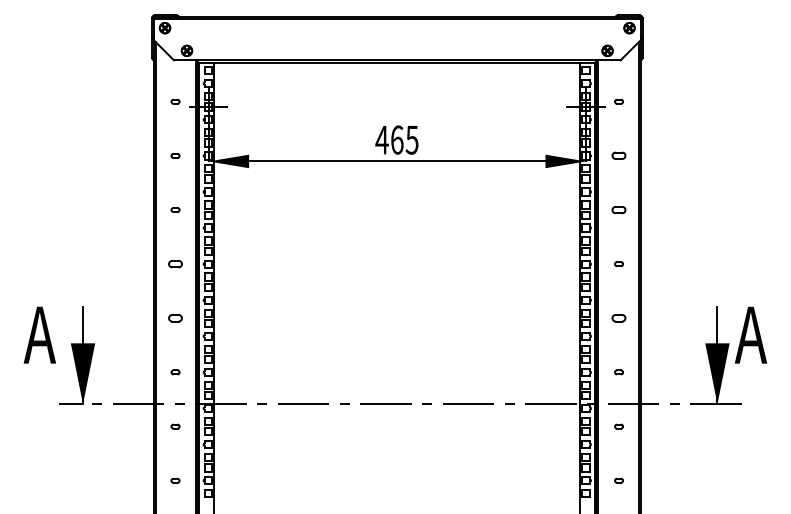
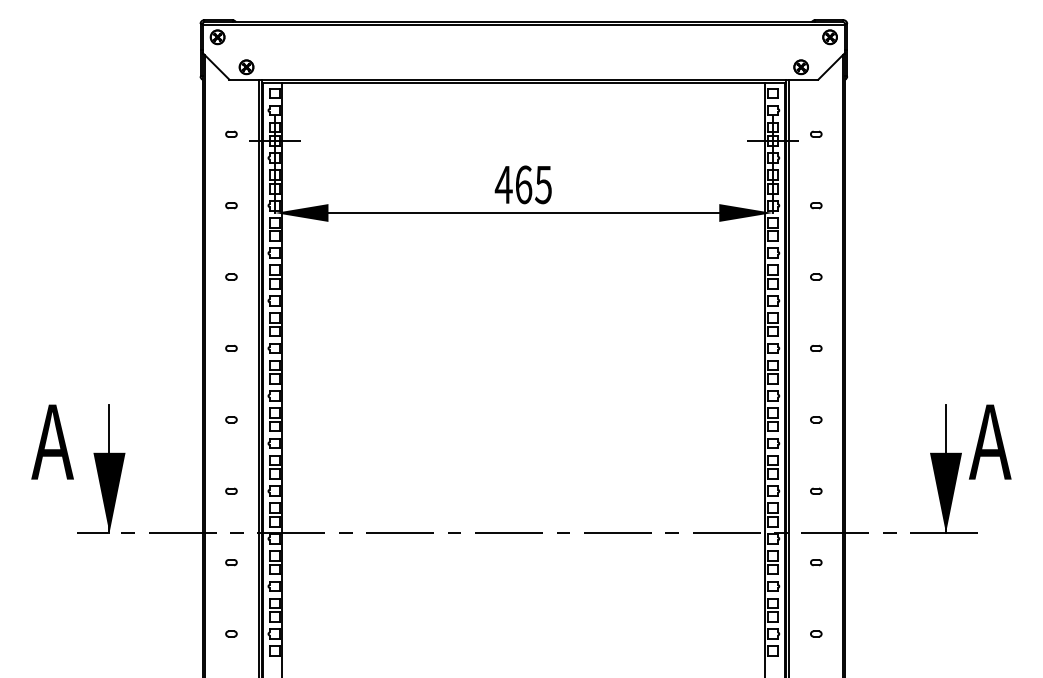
part: (619, 155) -> (816, 205), size x0.62
part: (619, 209) -> (816, 276), size x0.62
part: (175, 264) -> (231, 348), size x0.62
part: (175, 318) -> (231, 419), size x0.62
part: (619, 318) -> (816, 419), size x0.62

